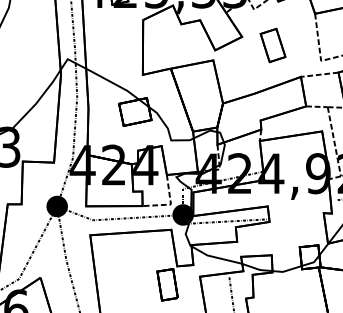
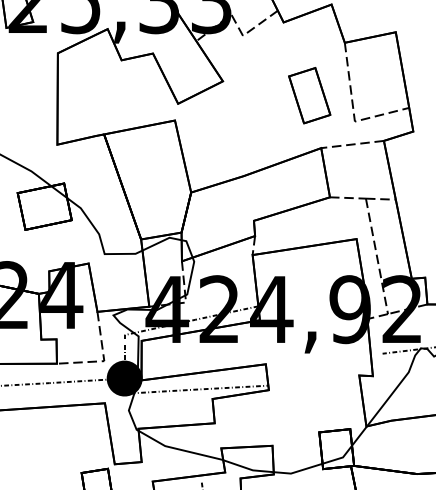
part: (272, 45) -> (308, 95), moved

